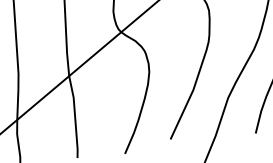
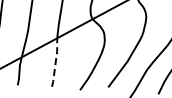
line: (75, 118) -> (55, 63), solid -> dashed

